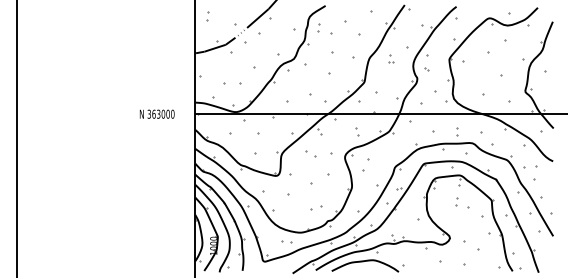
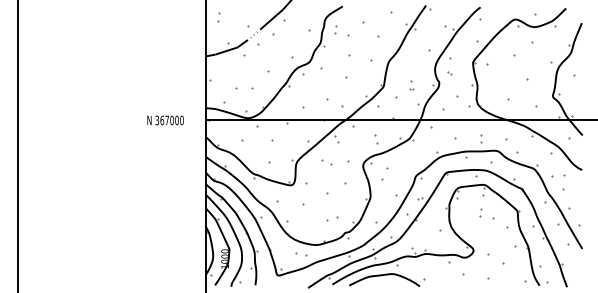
part: (390, 59) -> (411, 85), moved
text: (158, 114) -> (166, 120), 363000 -> 367000

